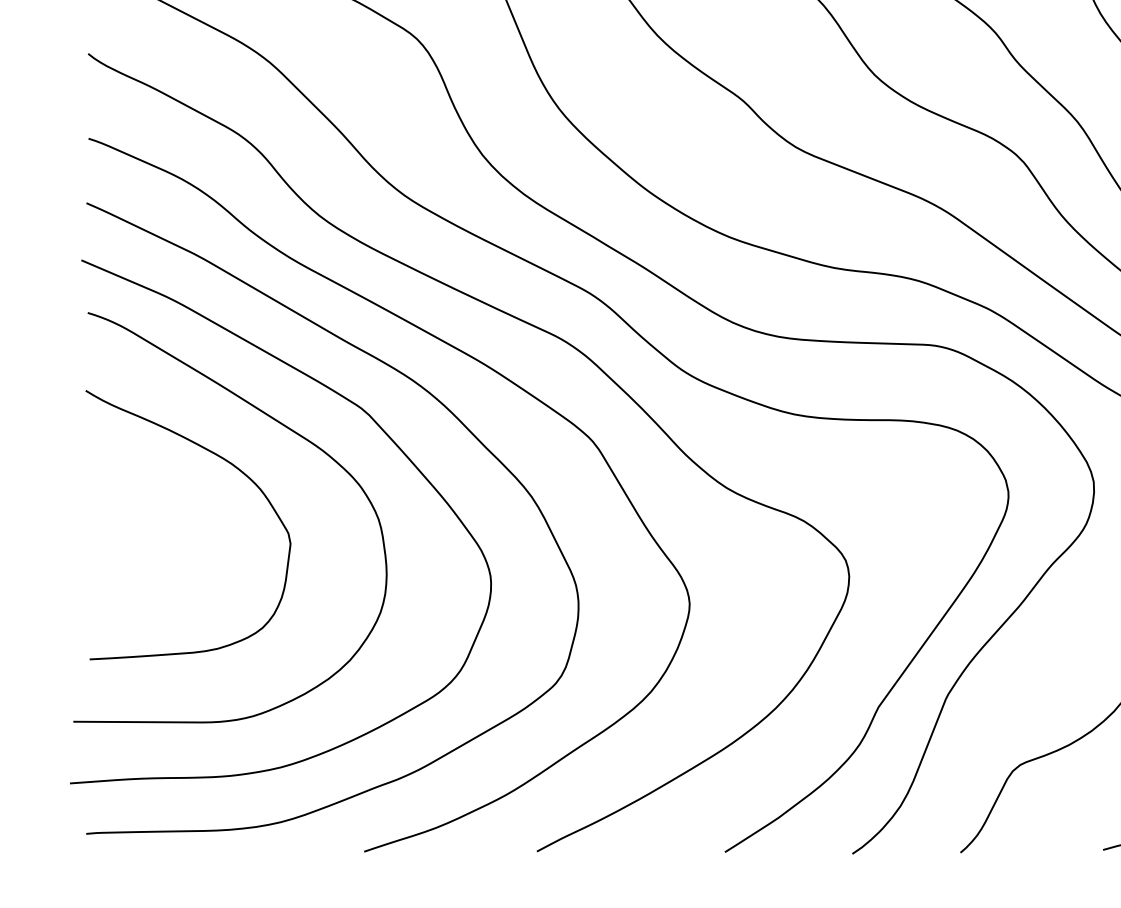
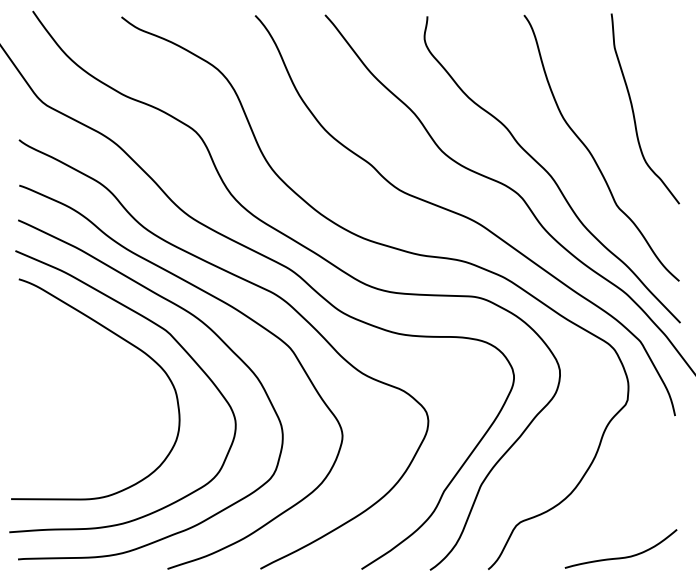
curve: (230, 465) -> (95, 361), removed

